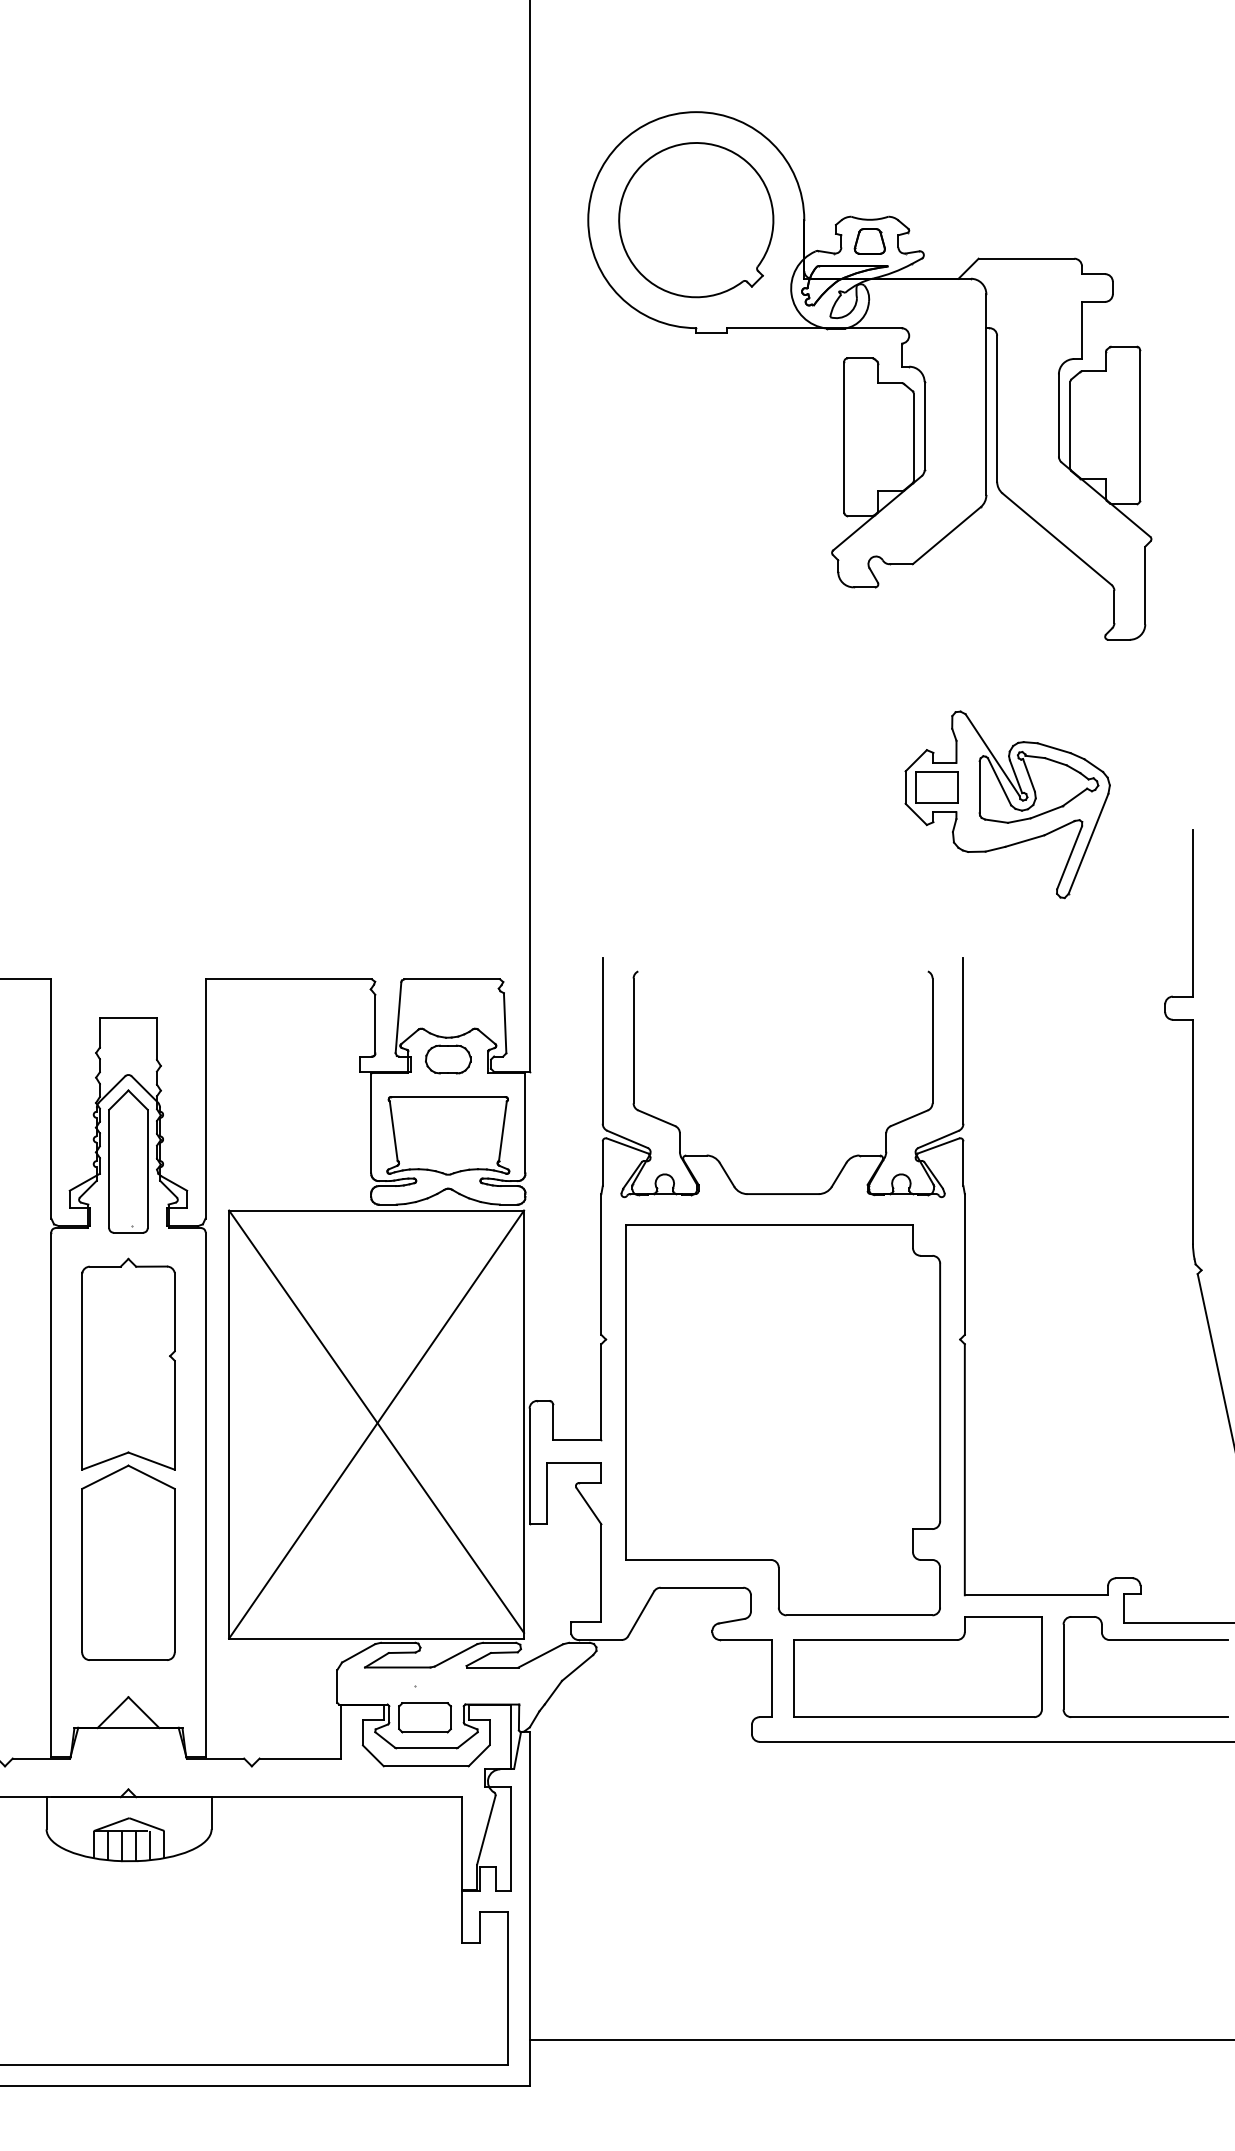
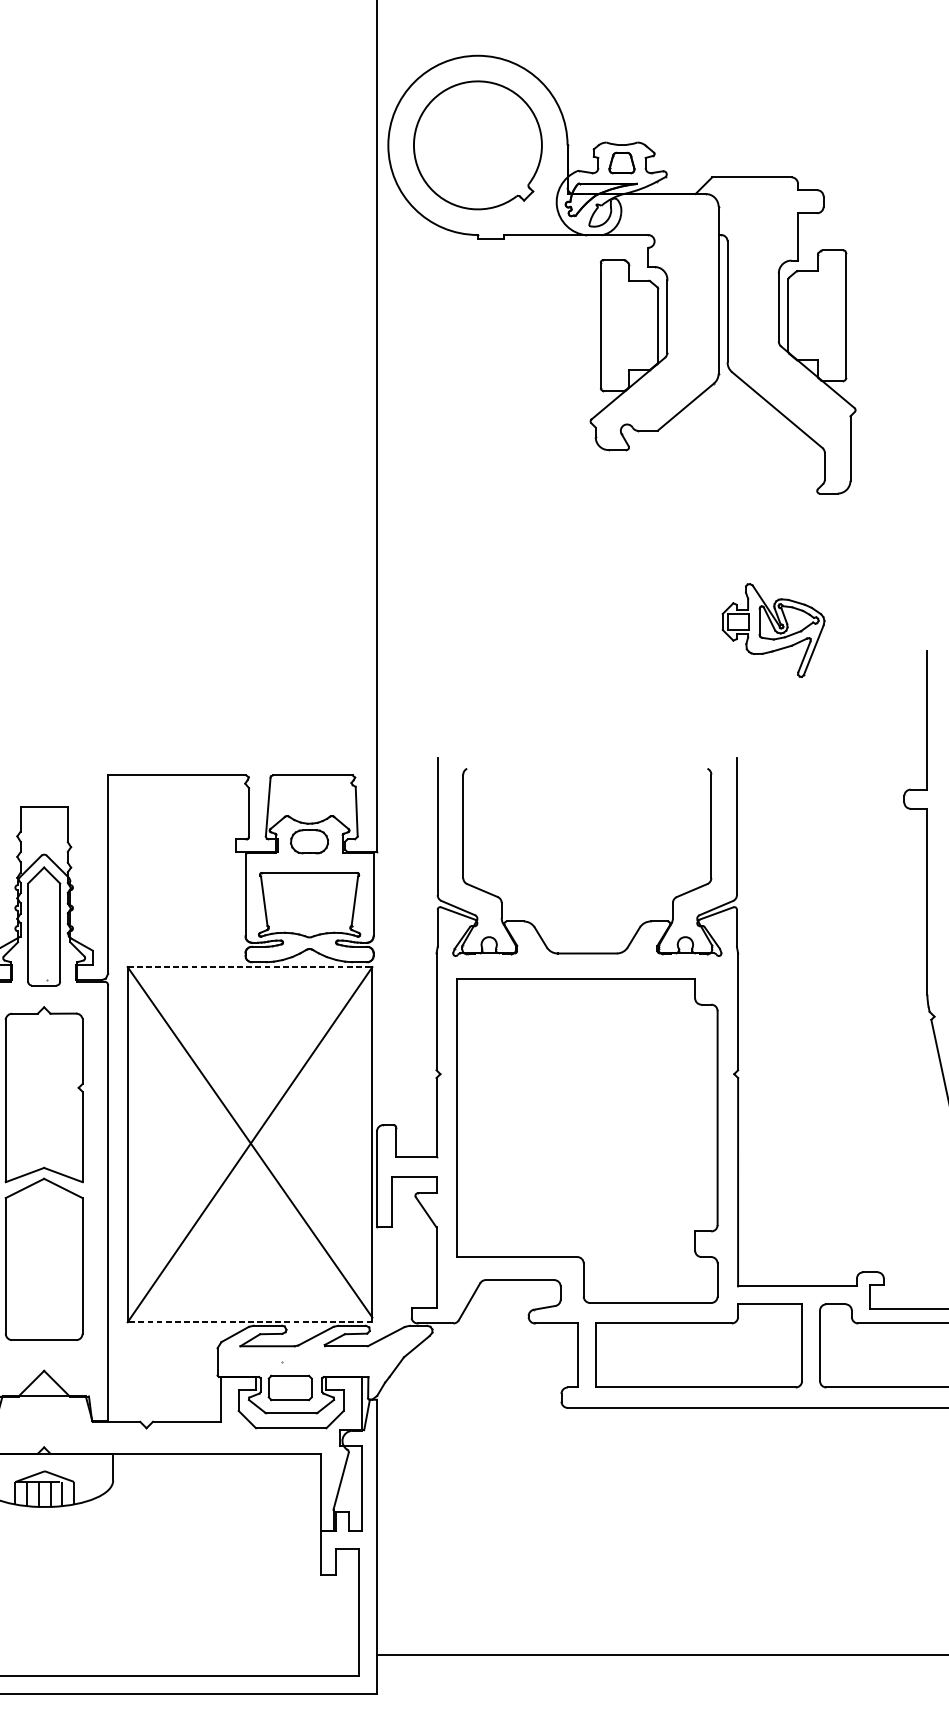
part: (869, 375) -> (621, 274), moved
part: (1007, 804) -> (773, 630), size x0.6
line: (377, 1210) -> (250, 967), solid -> dashed
line: (376, 1638) -> (249, 1322), solid -> dashed

